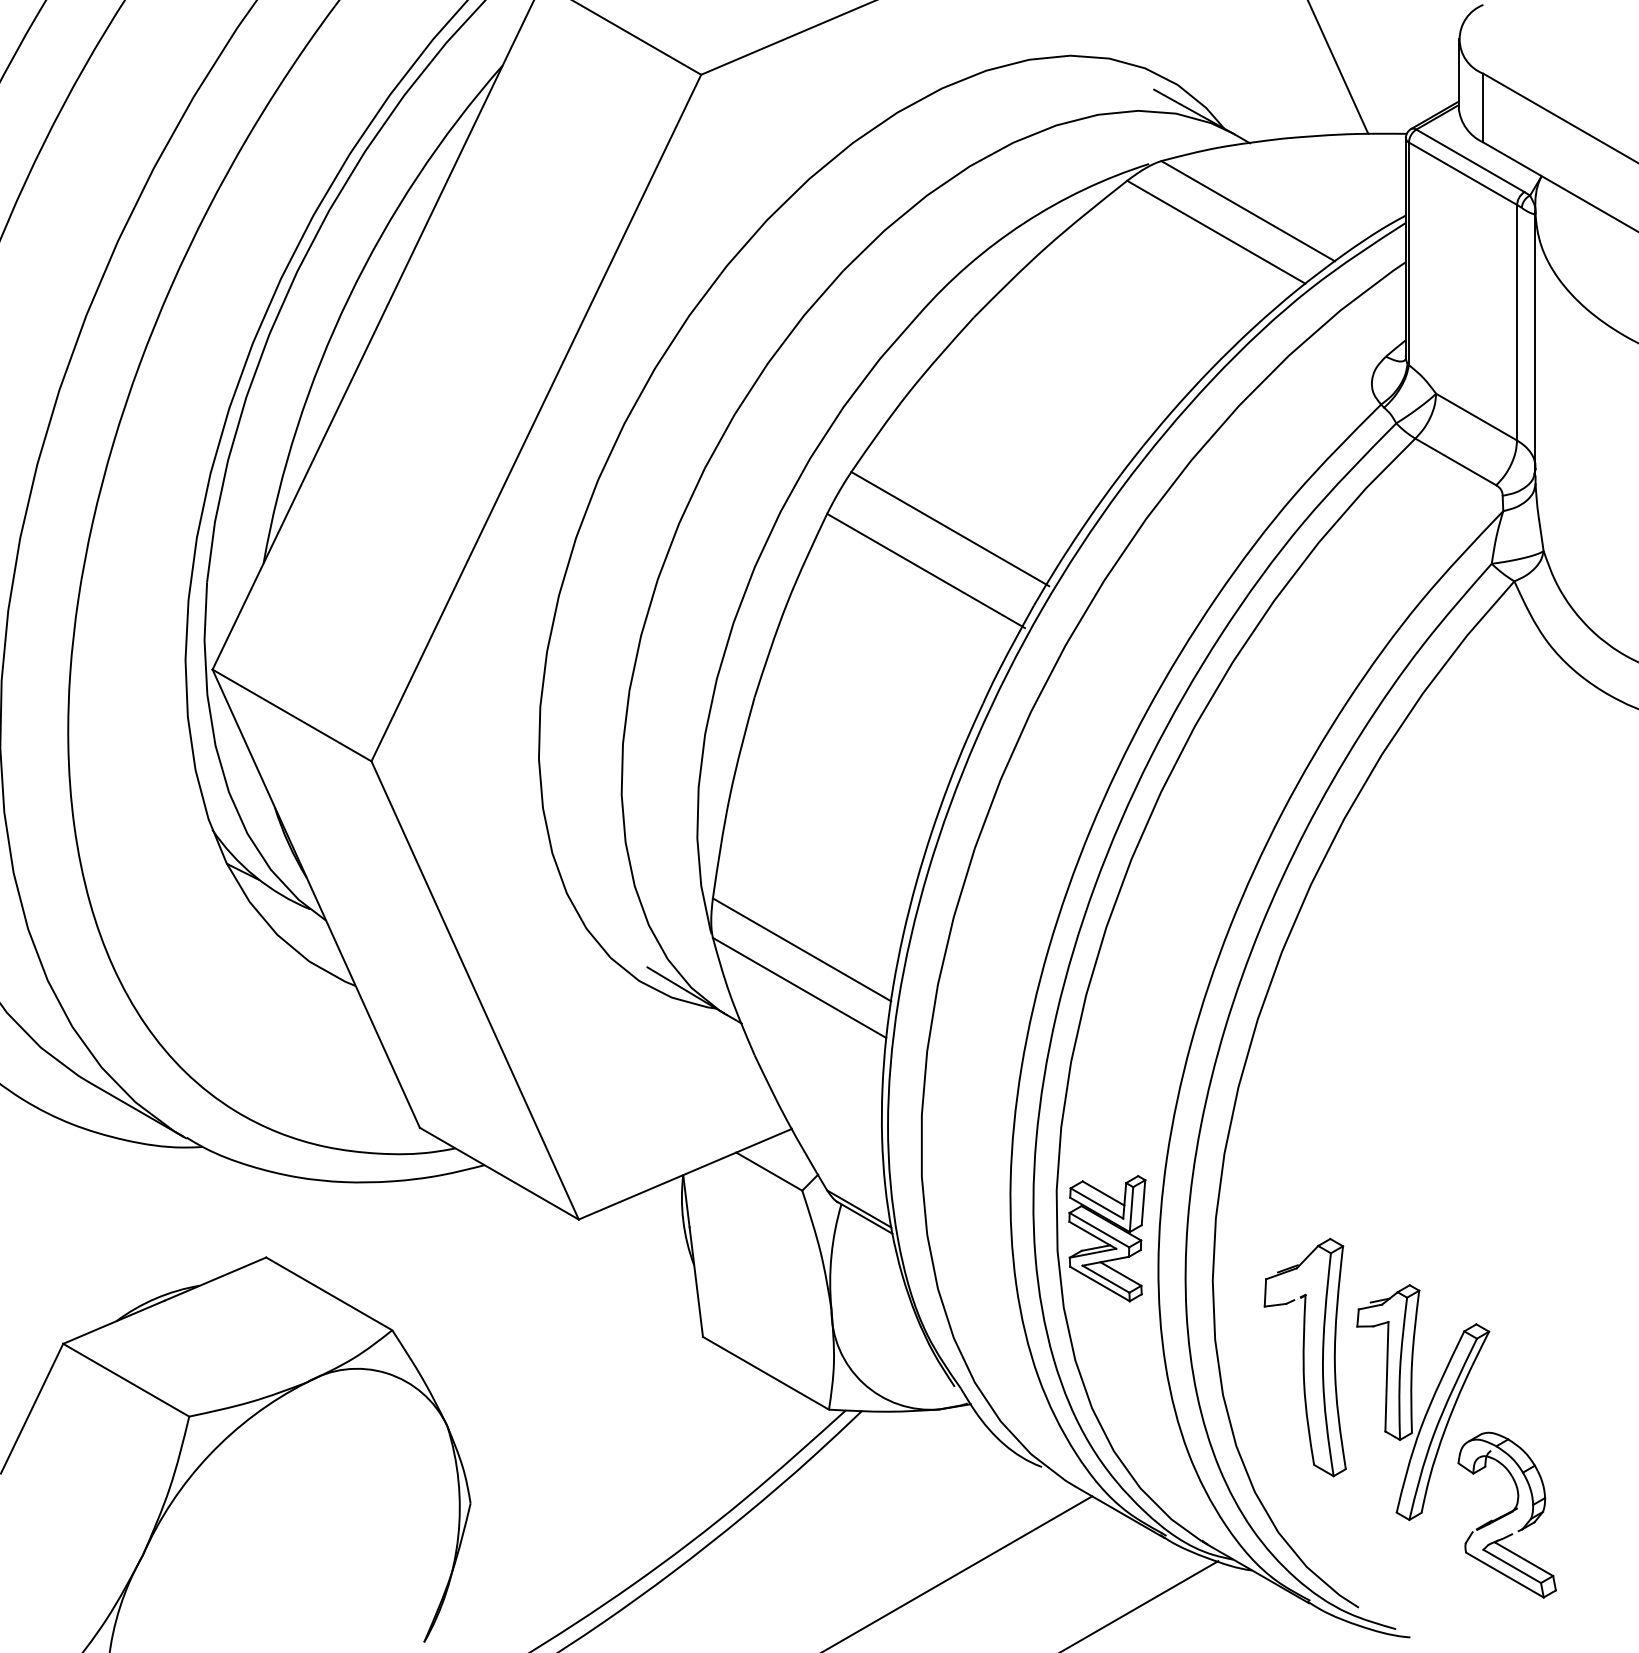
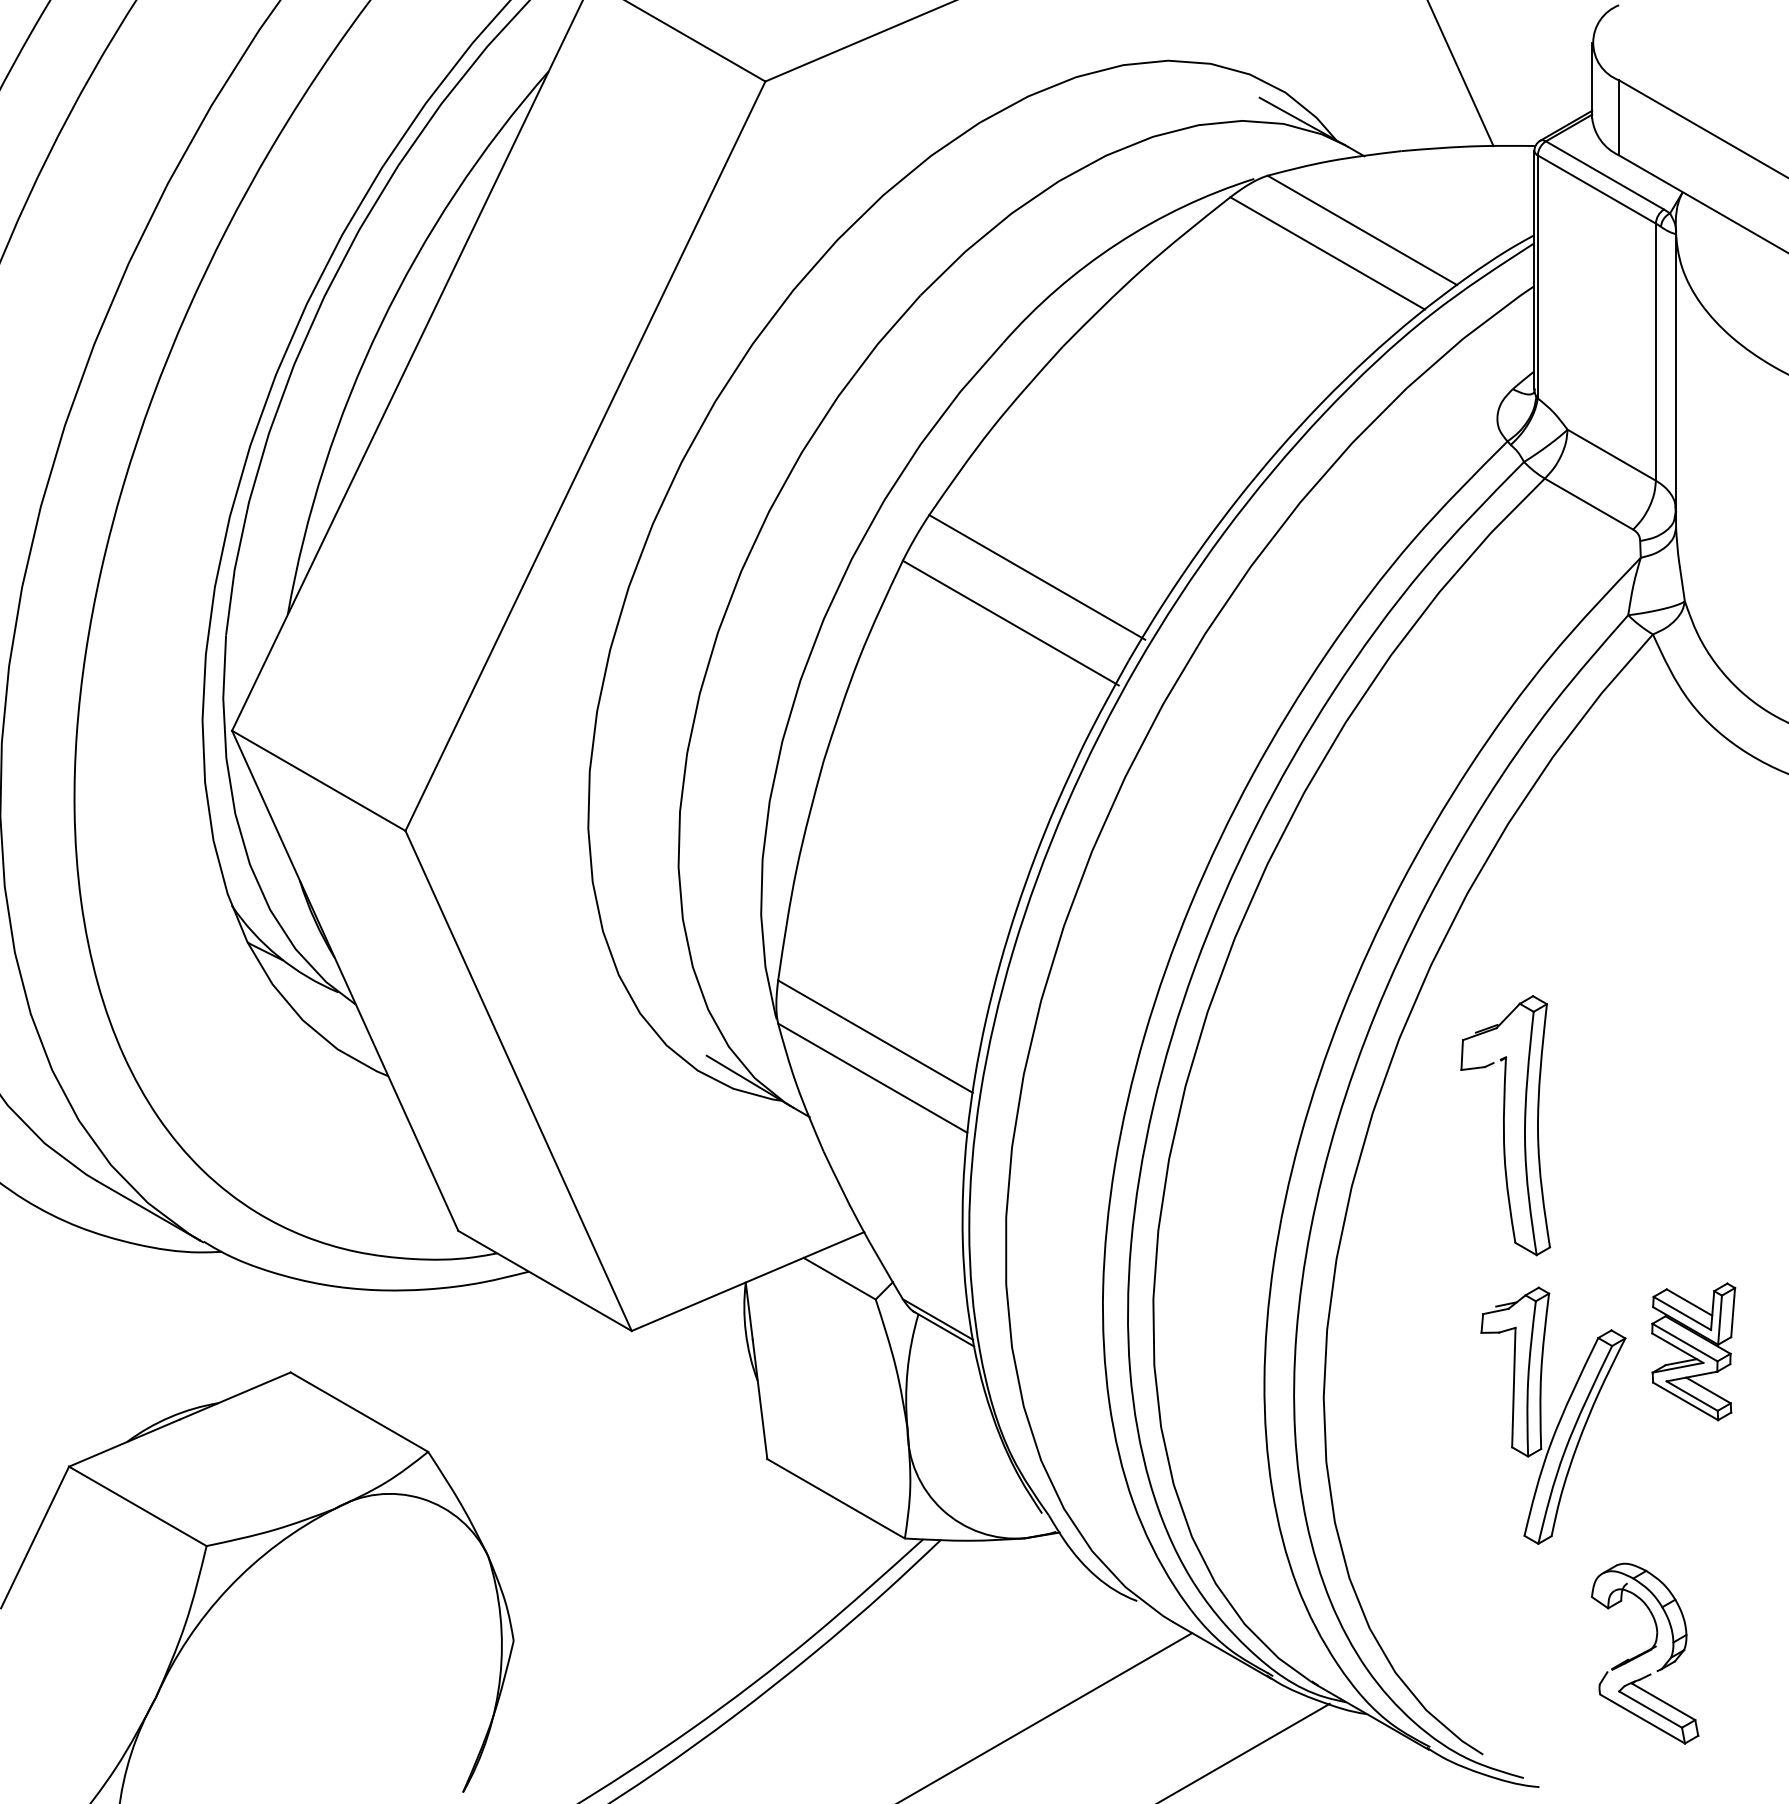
part: (1107, 1238) -> (1693, 1351), moved
part: (1305, 1357) -> (1505, 1125), moved
part: (1429, 1403) -> (1560, 1416), moved

